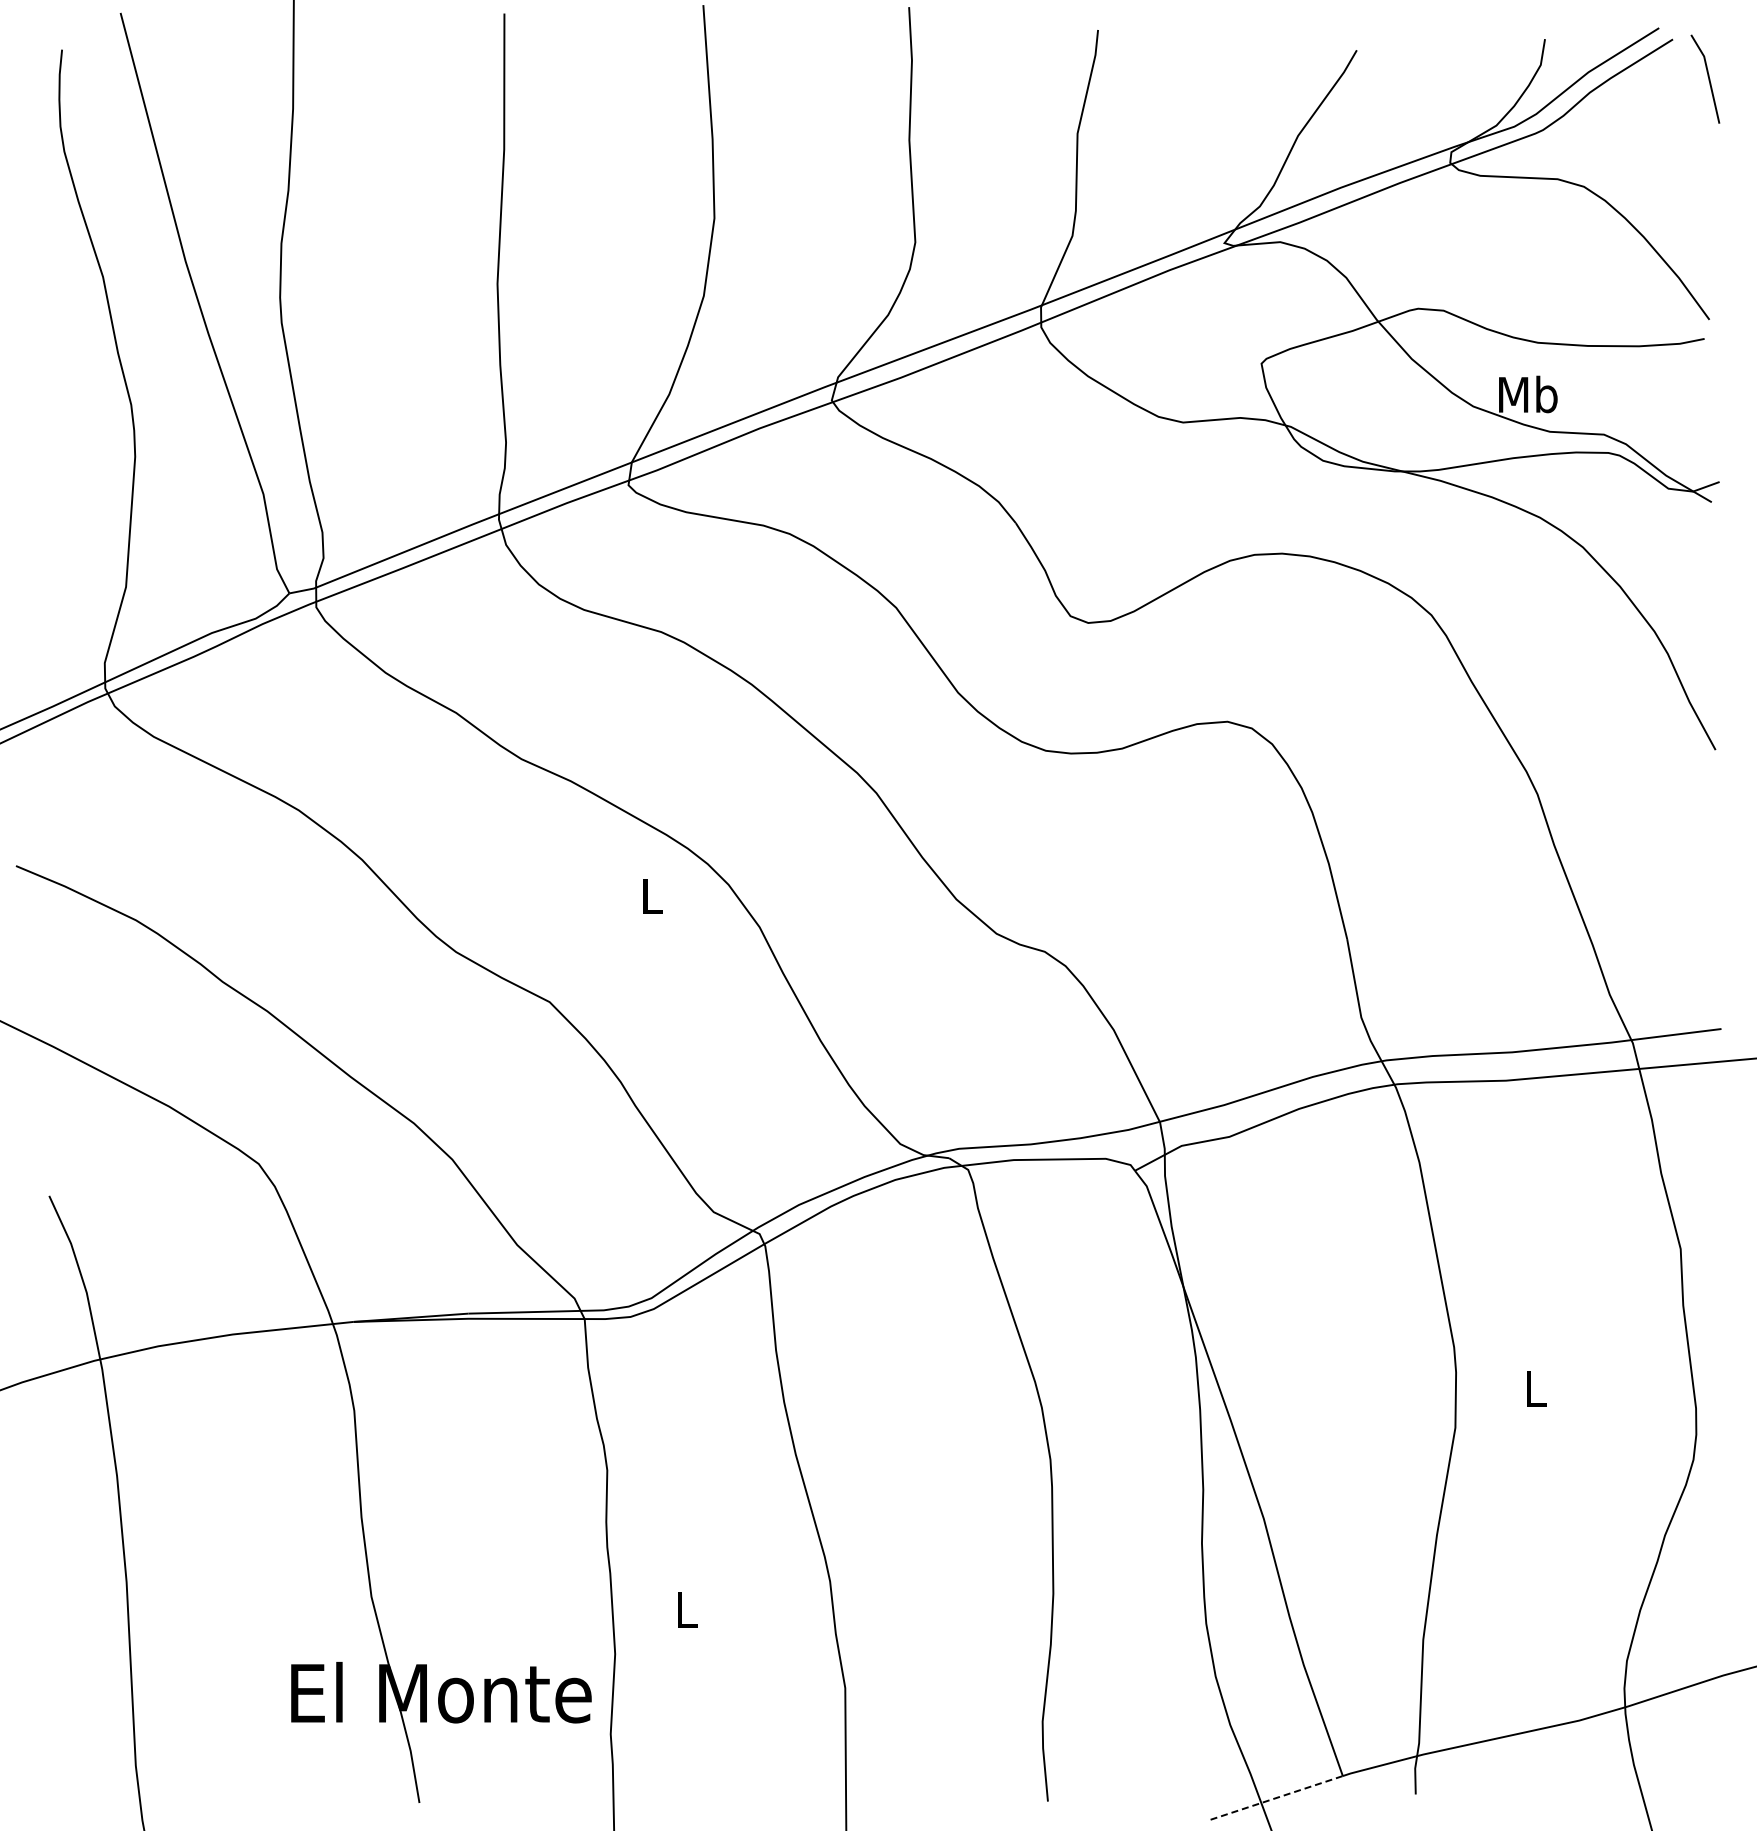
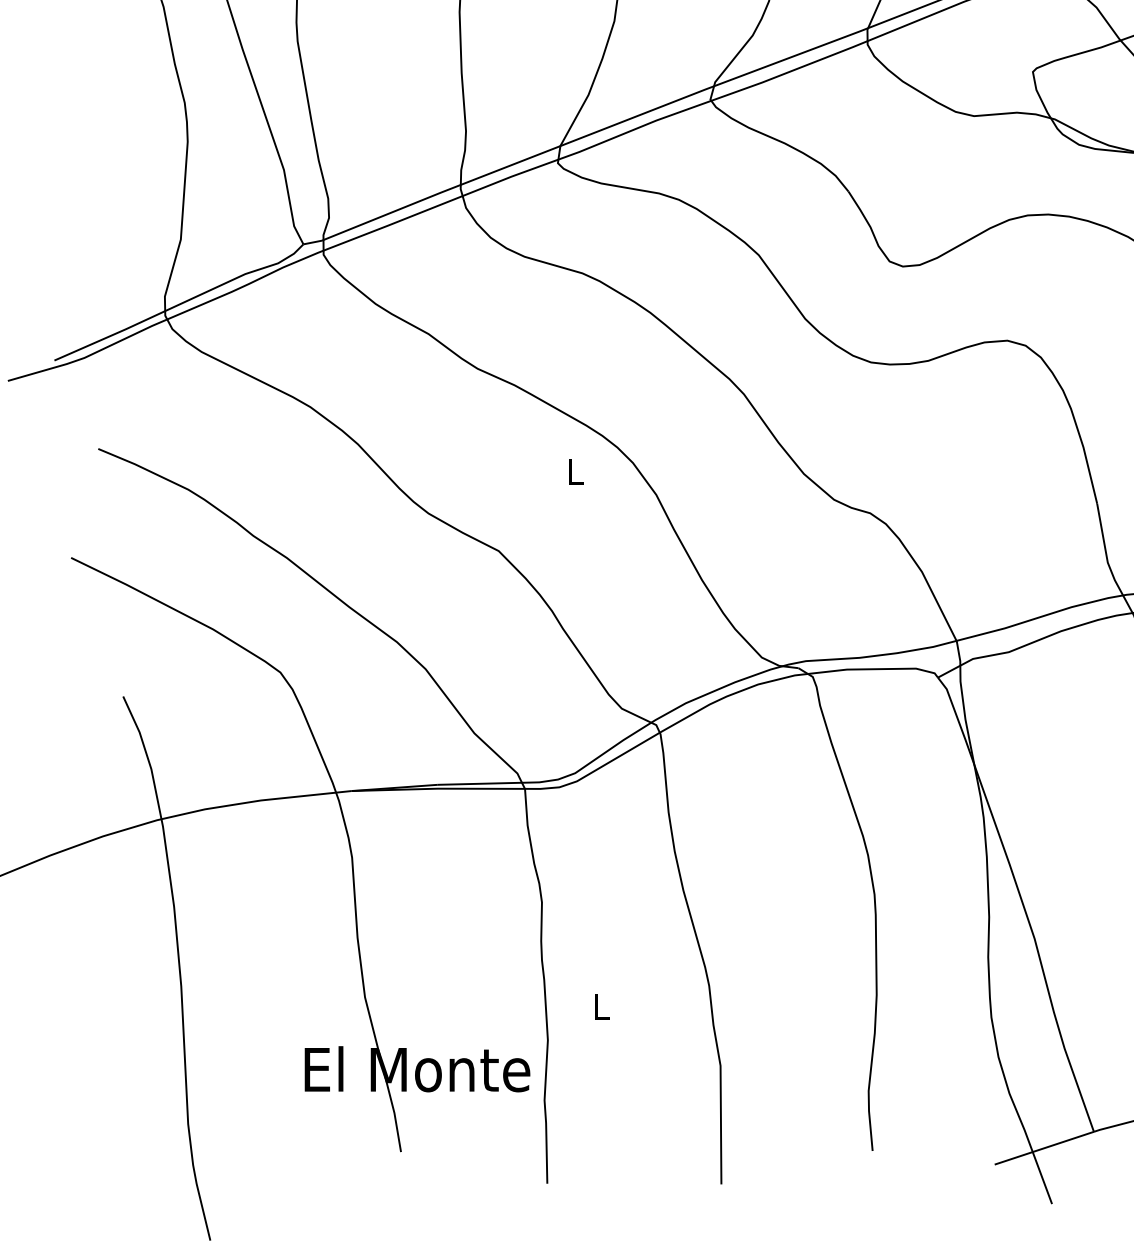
line: (1276, 1797) -> (1044, 1147), dashed -> solid

